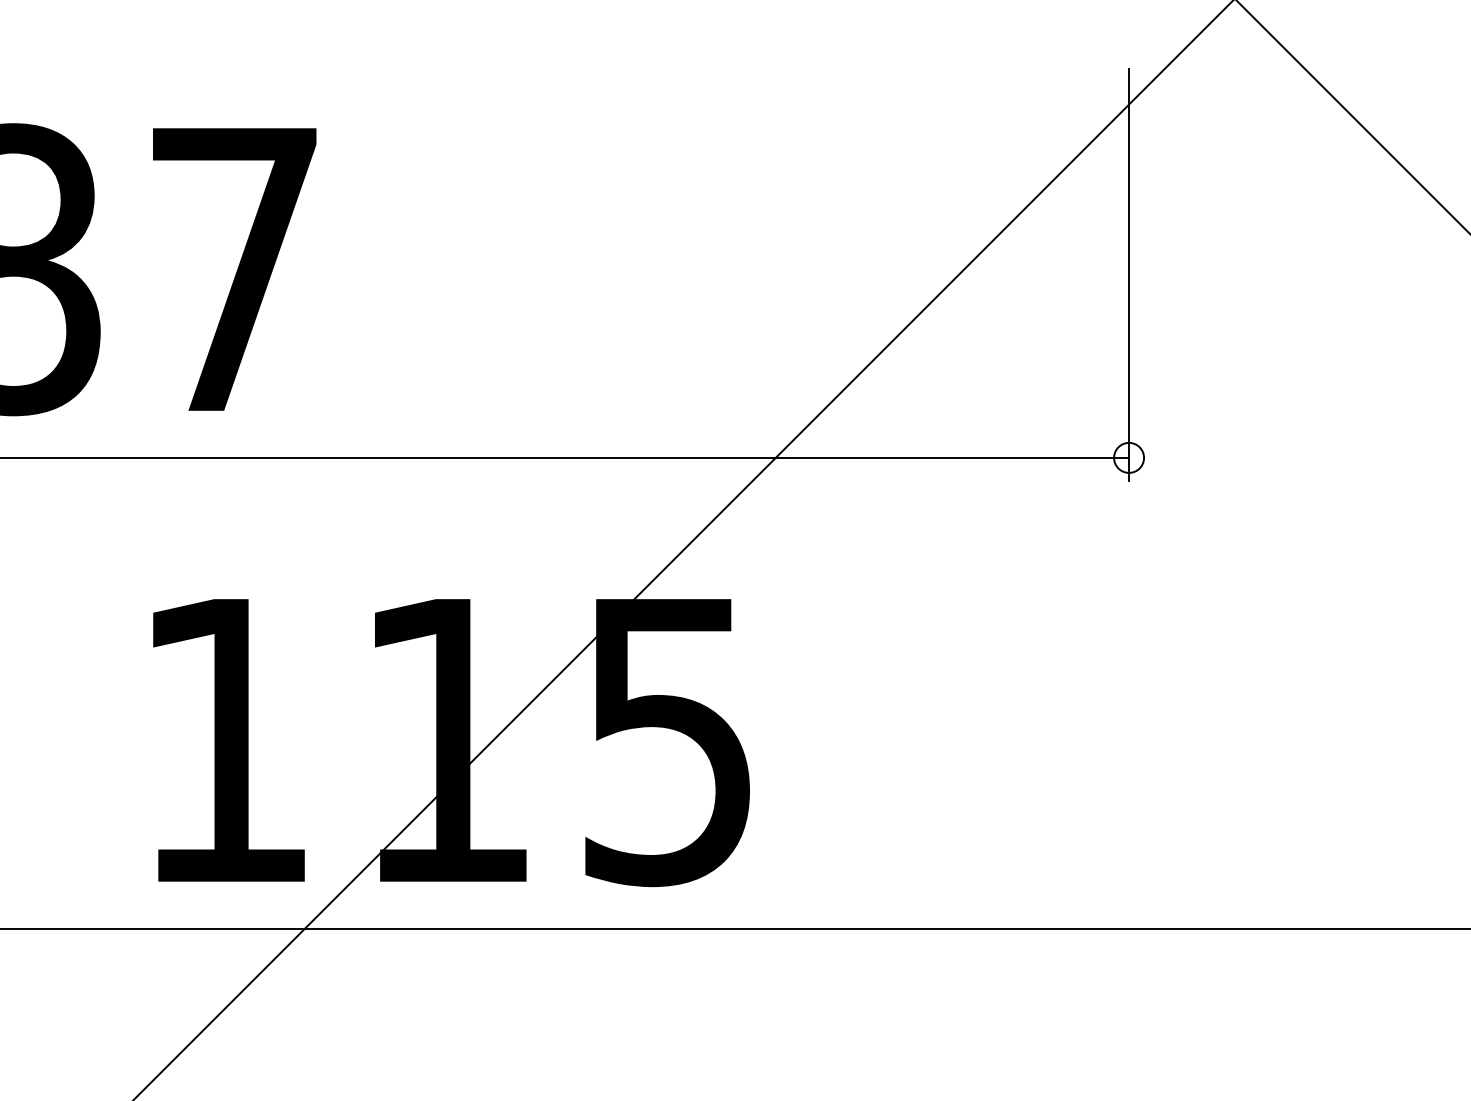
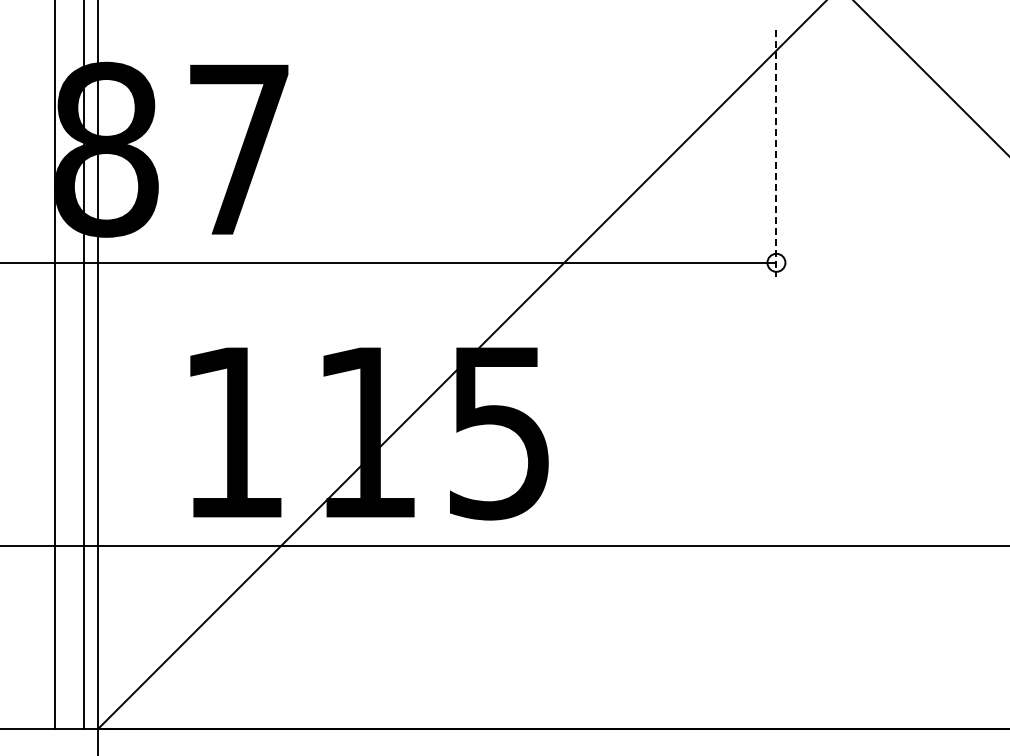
line: (1129, 275) -> (776, 153), solid -> dashed

